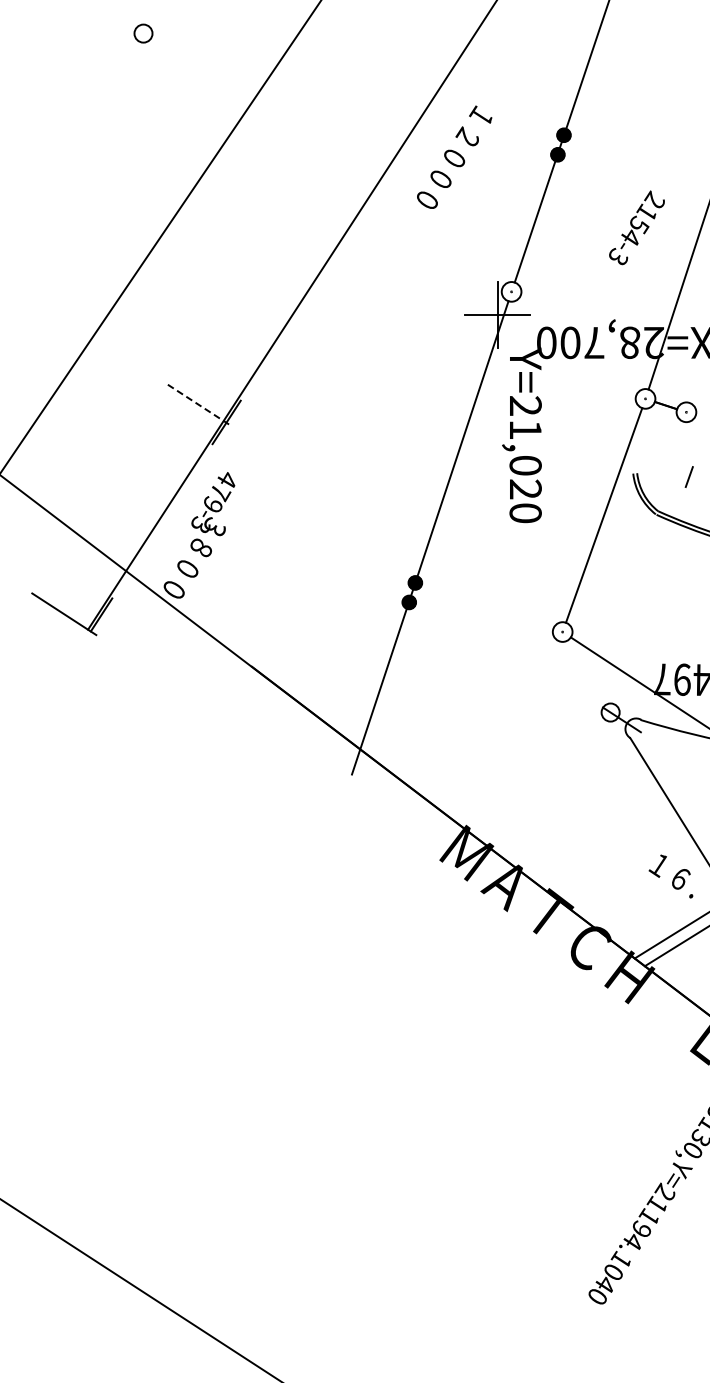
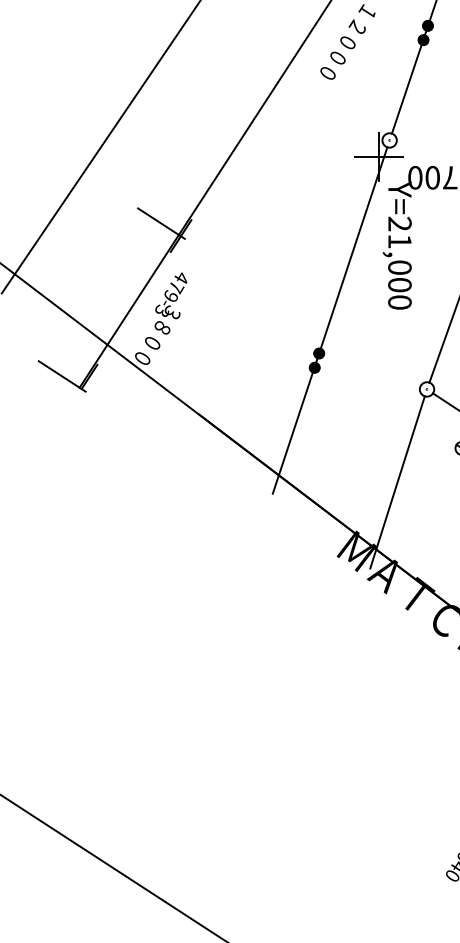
line: (200, 405) -> (161, 223), dashed -> solid
text: (525, 489) -> (399, 285), Y=21,020 -> Y=21,000
line: (522, 758) -> (397, 482), added

